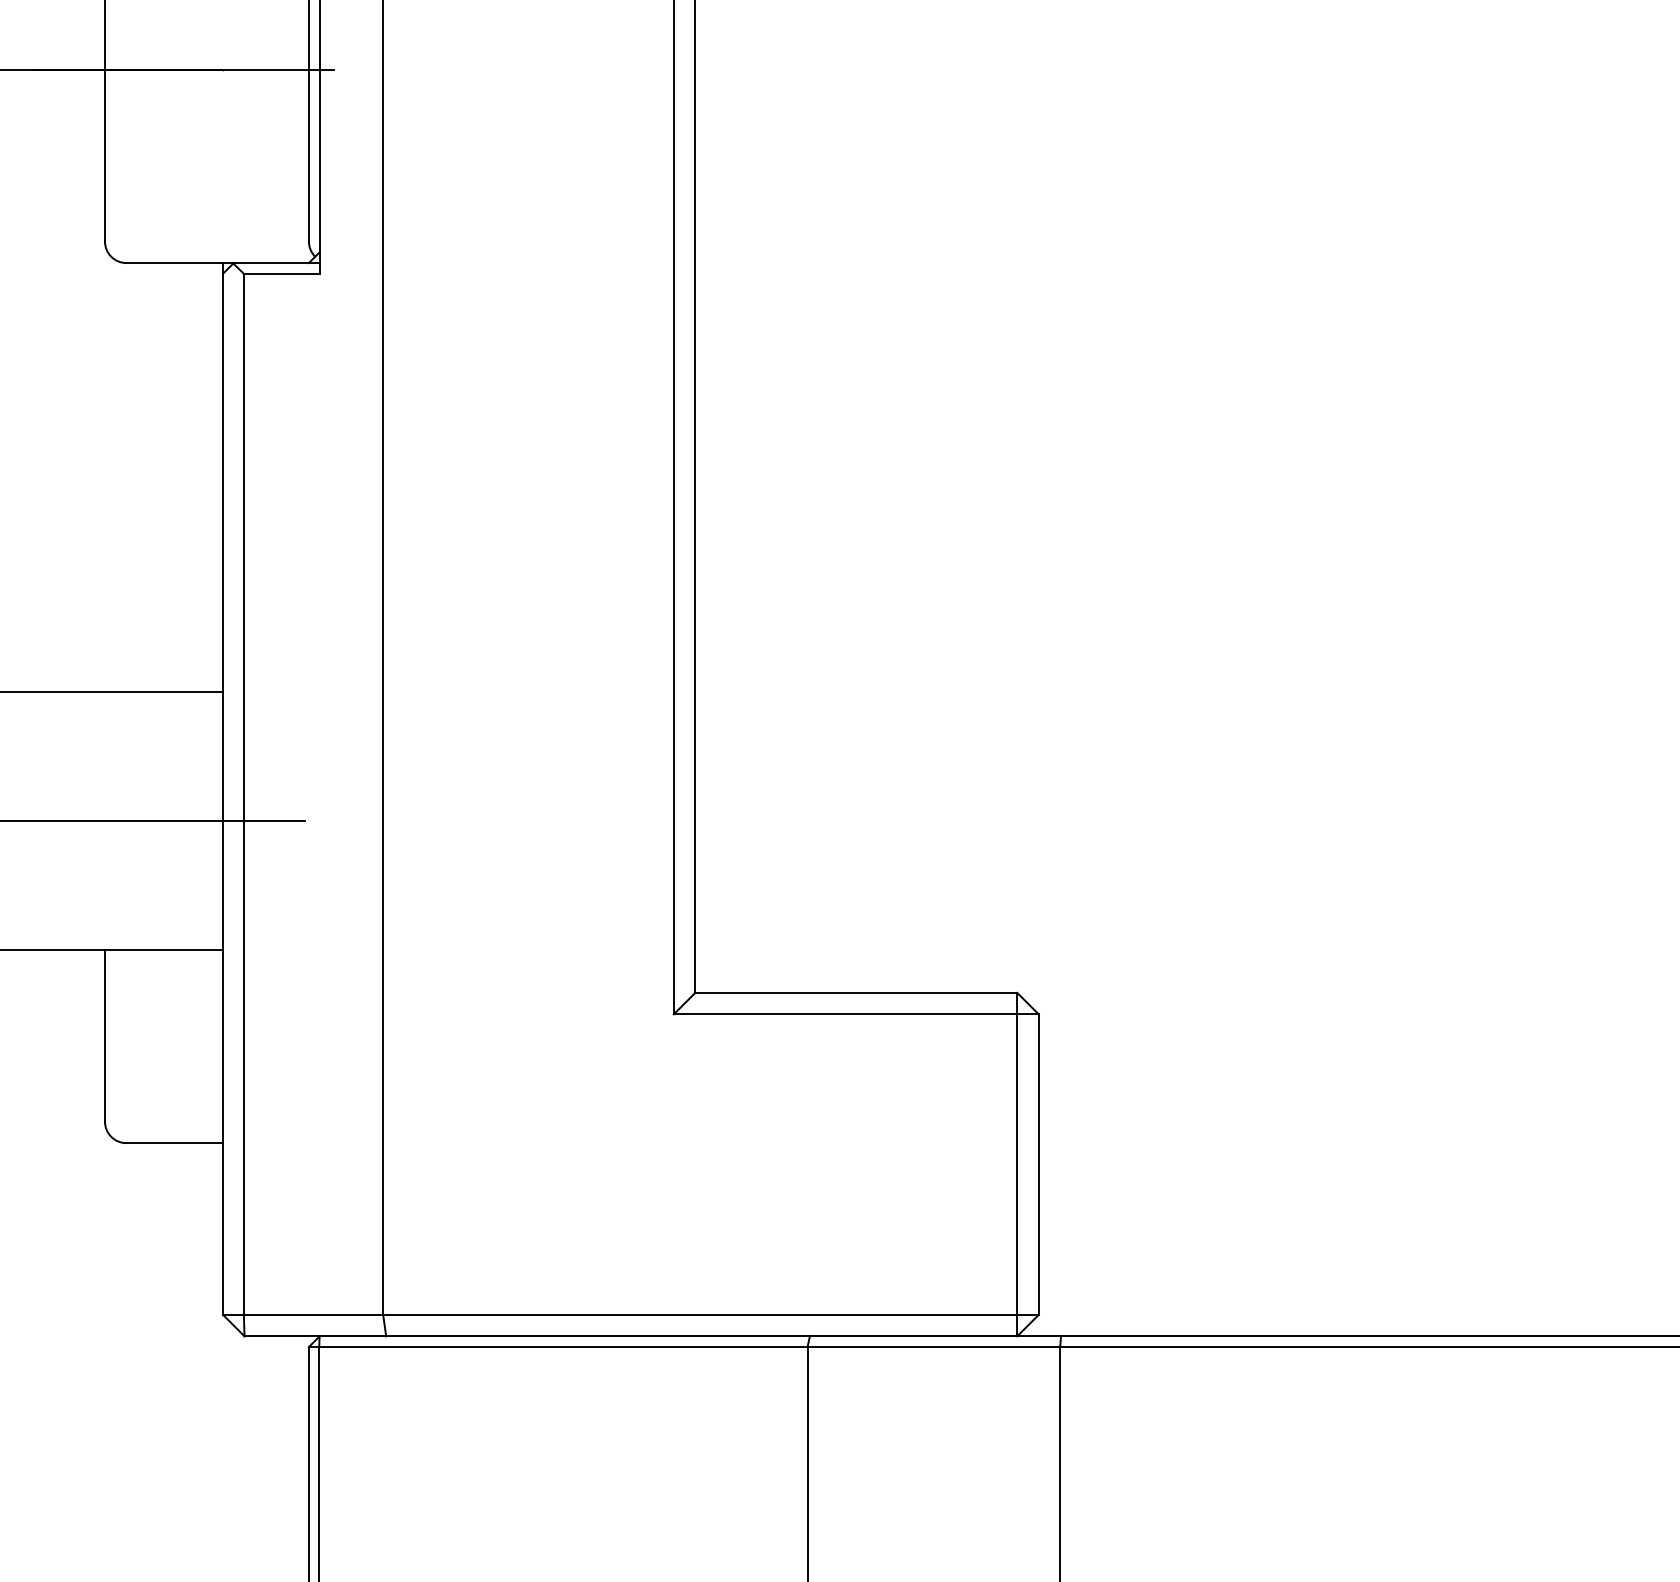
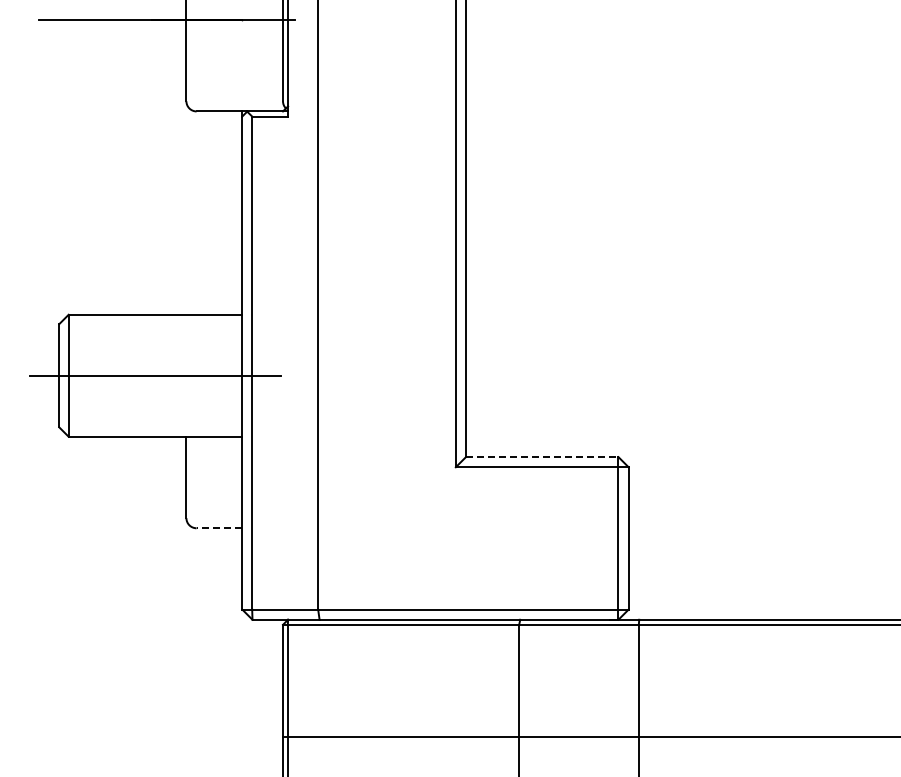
line: (856, 993) -> (542, 457), solid -> dashed
line: (174, 1143) -> (219, 528), solid -> dashed

